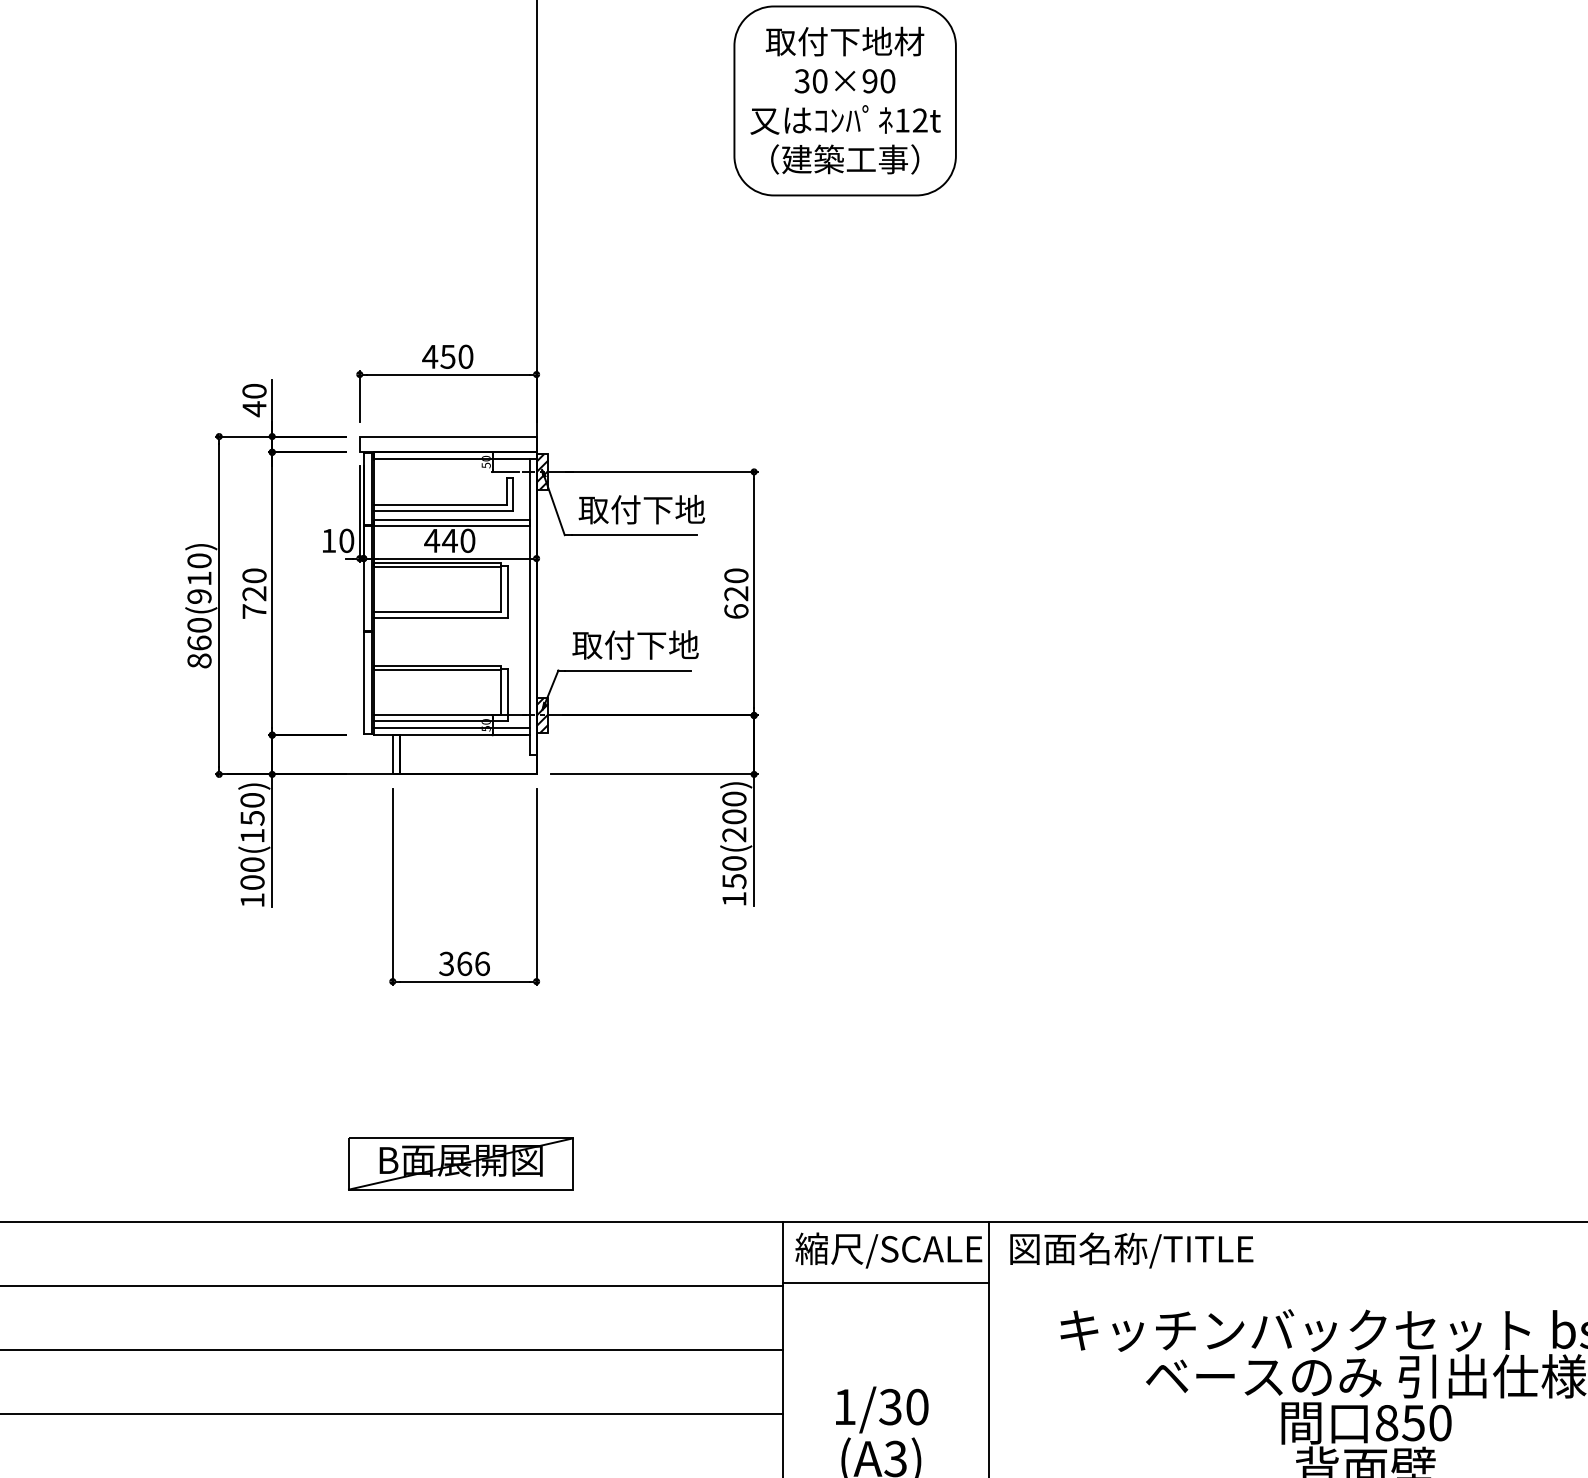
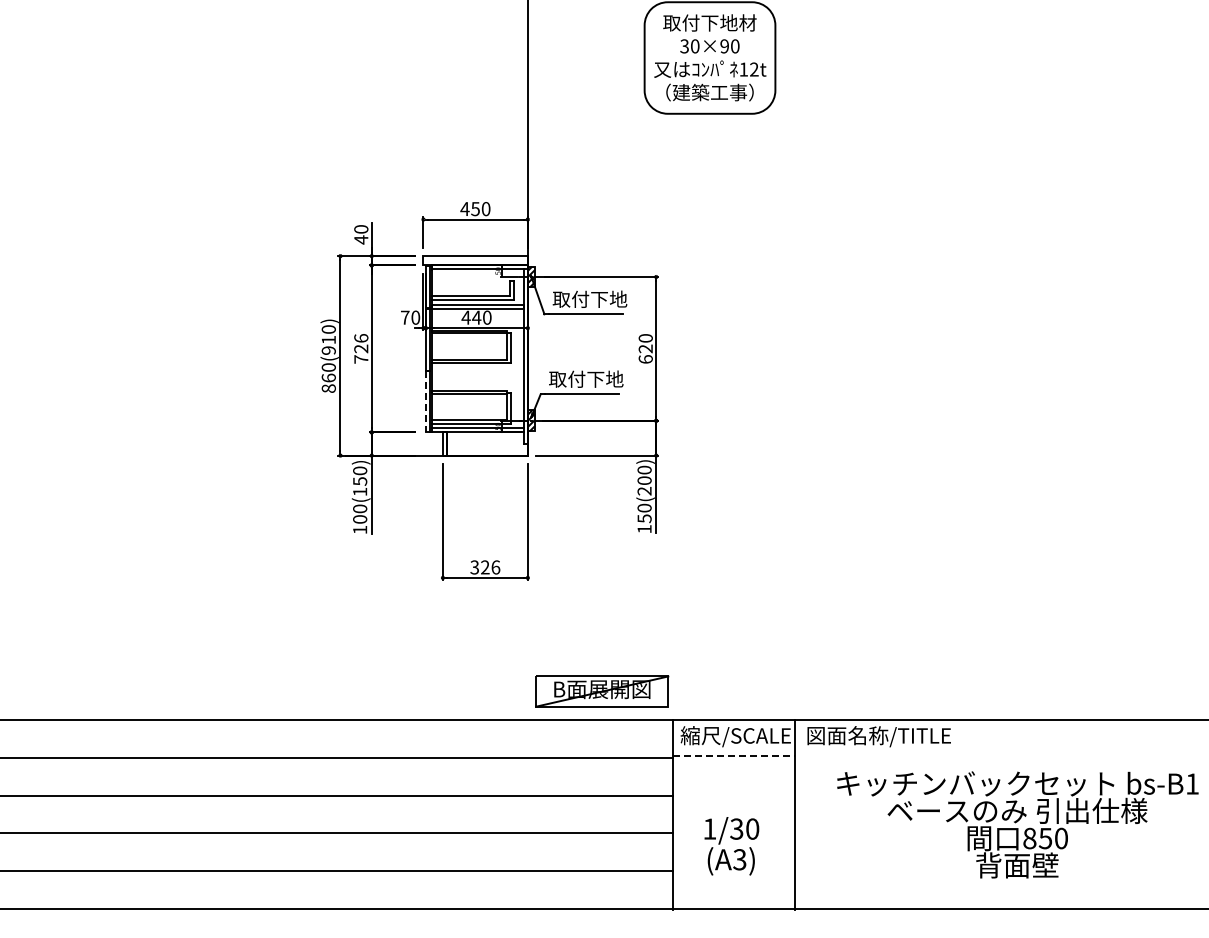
text: (329, 540) -> (405, 317), 10 -> 70
text: (254, 576) -> (361, 338), 720 -> 726
line: (363, 684) -> (425, 402), solid -> dashed
text: (464, 963) -> (485, 567), 366 -> 326
part: (461, 1163) -> (602, 691), moved
line: (886, 1282) -> (734, 755), solid -> dashed

